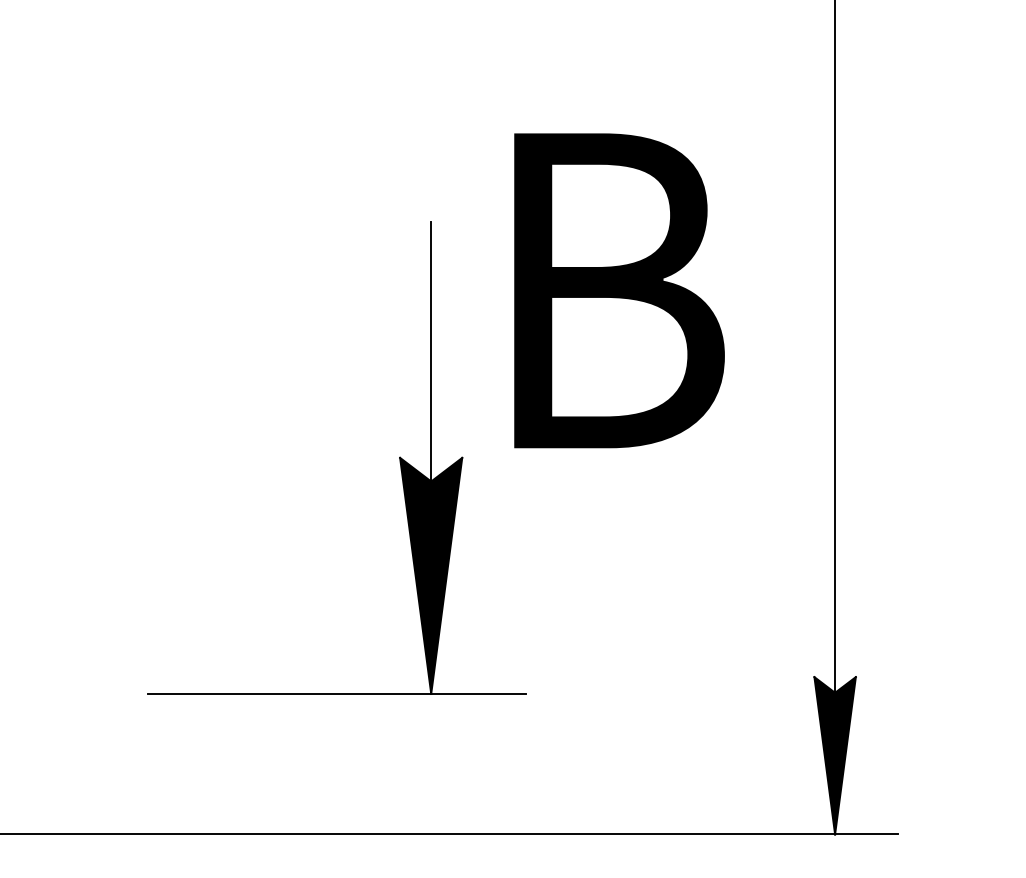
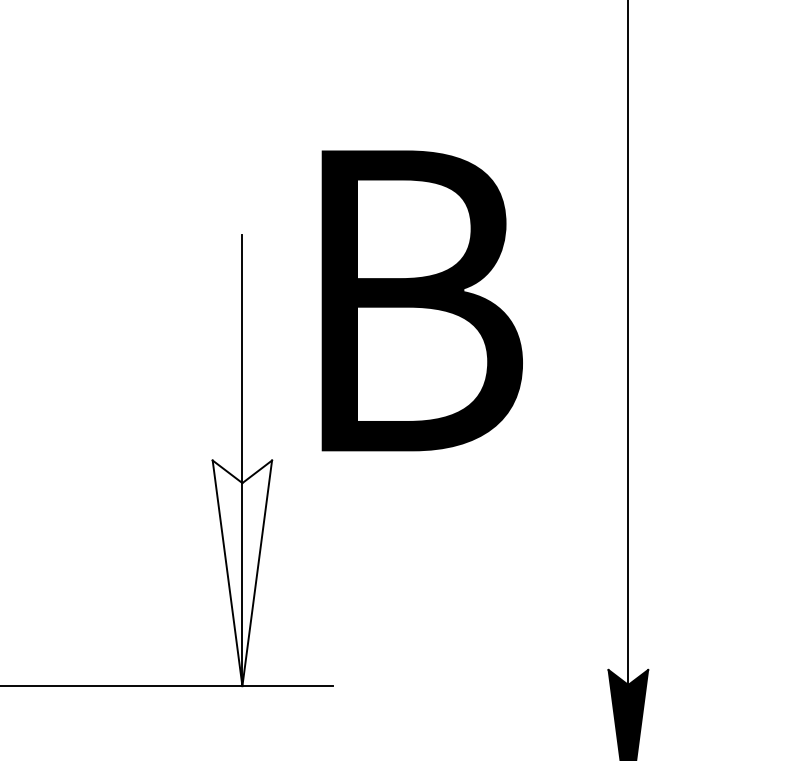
fill: (431, 575) -> (242, 572), removed

